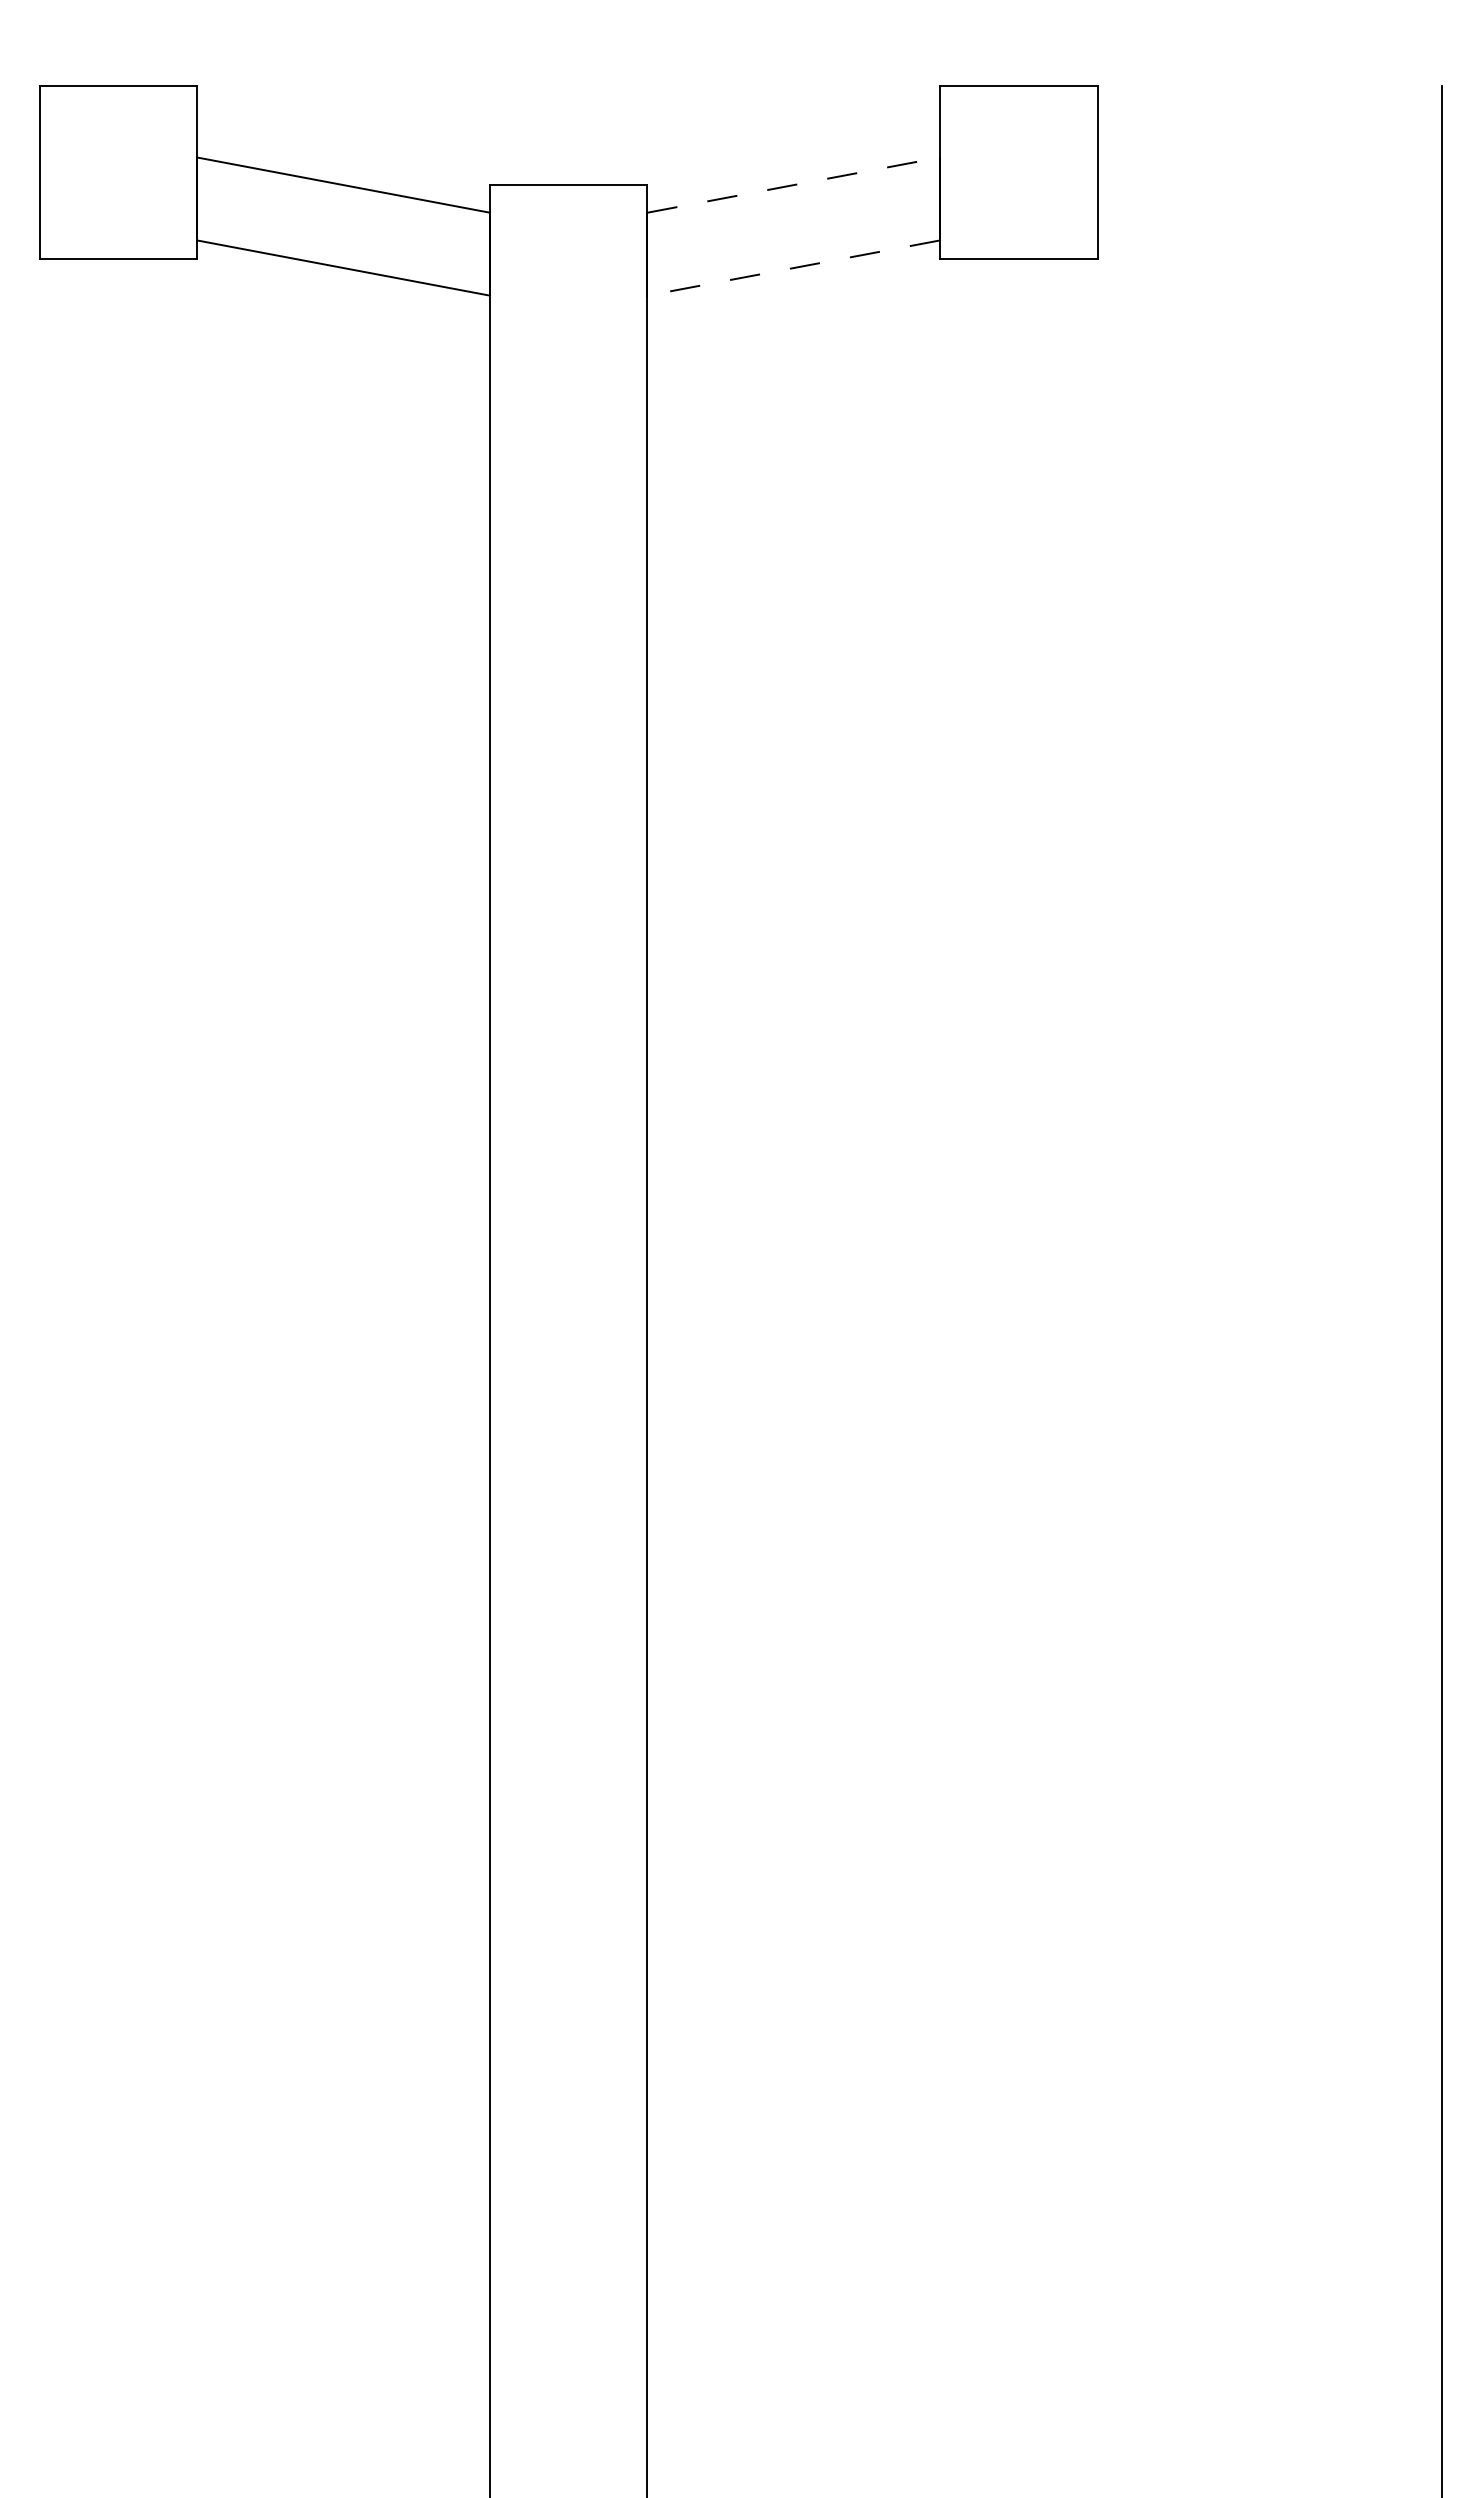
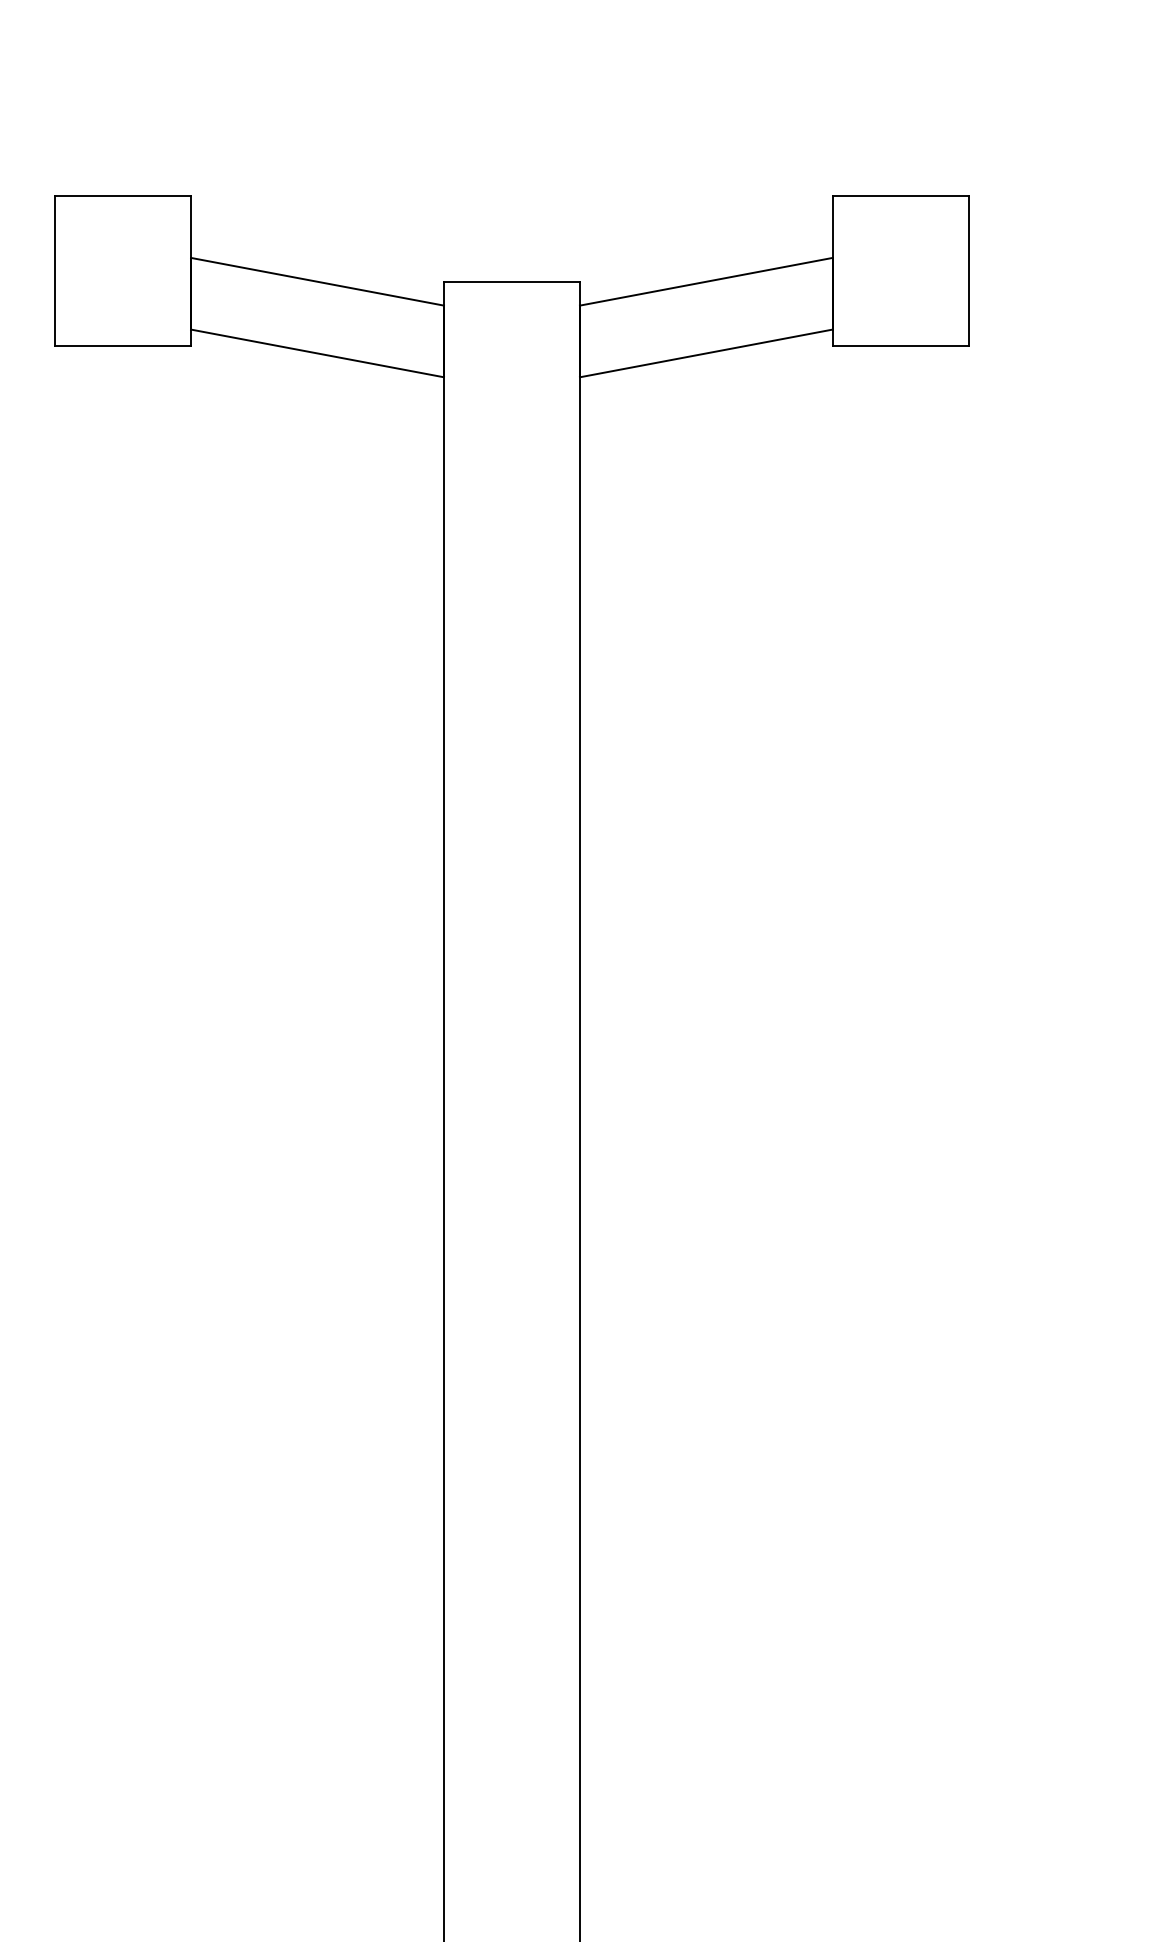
line: (793, 185) -> (706, 282), dashed -> solid
line: (793, 268) -> (706, 353), dashed -> solid

